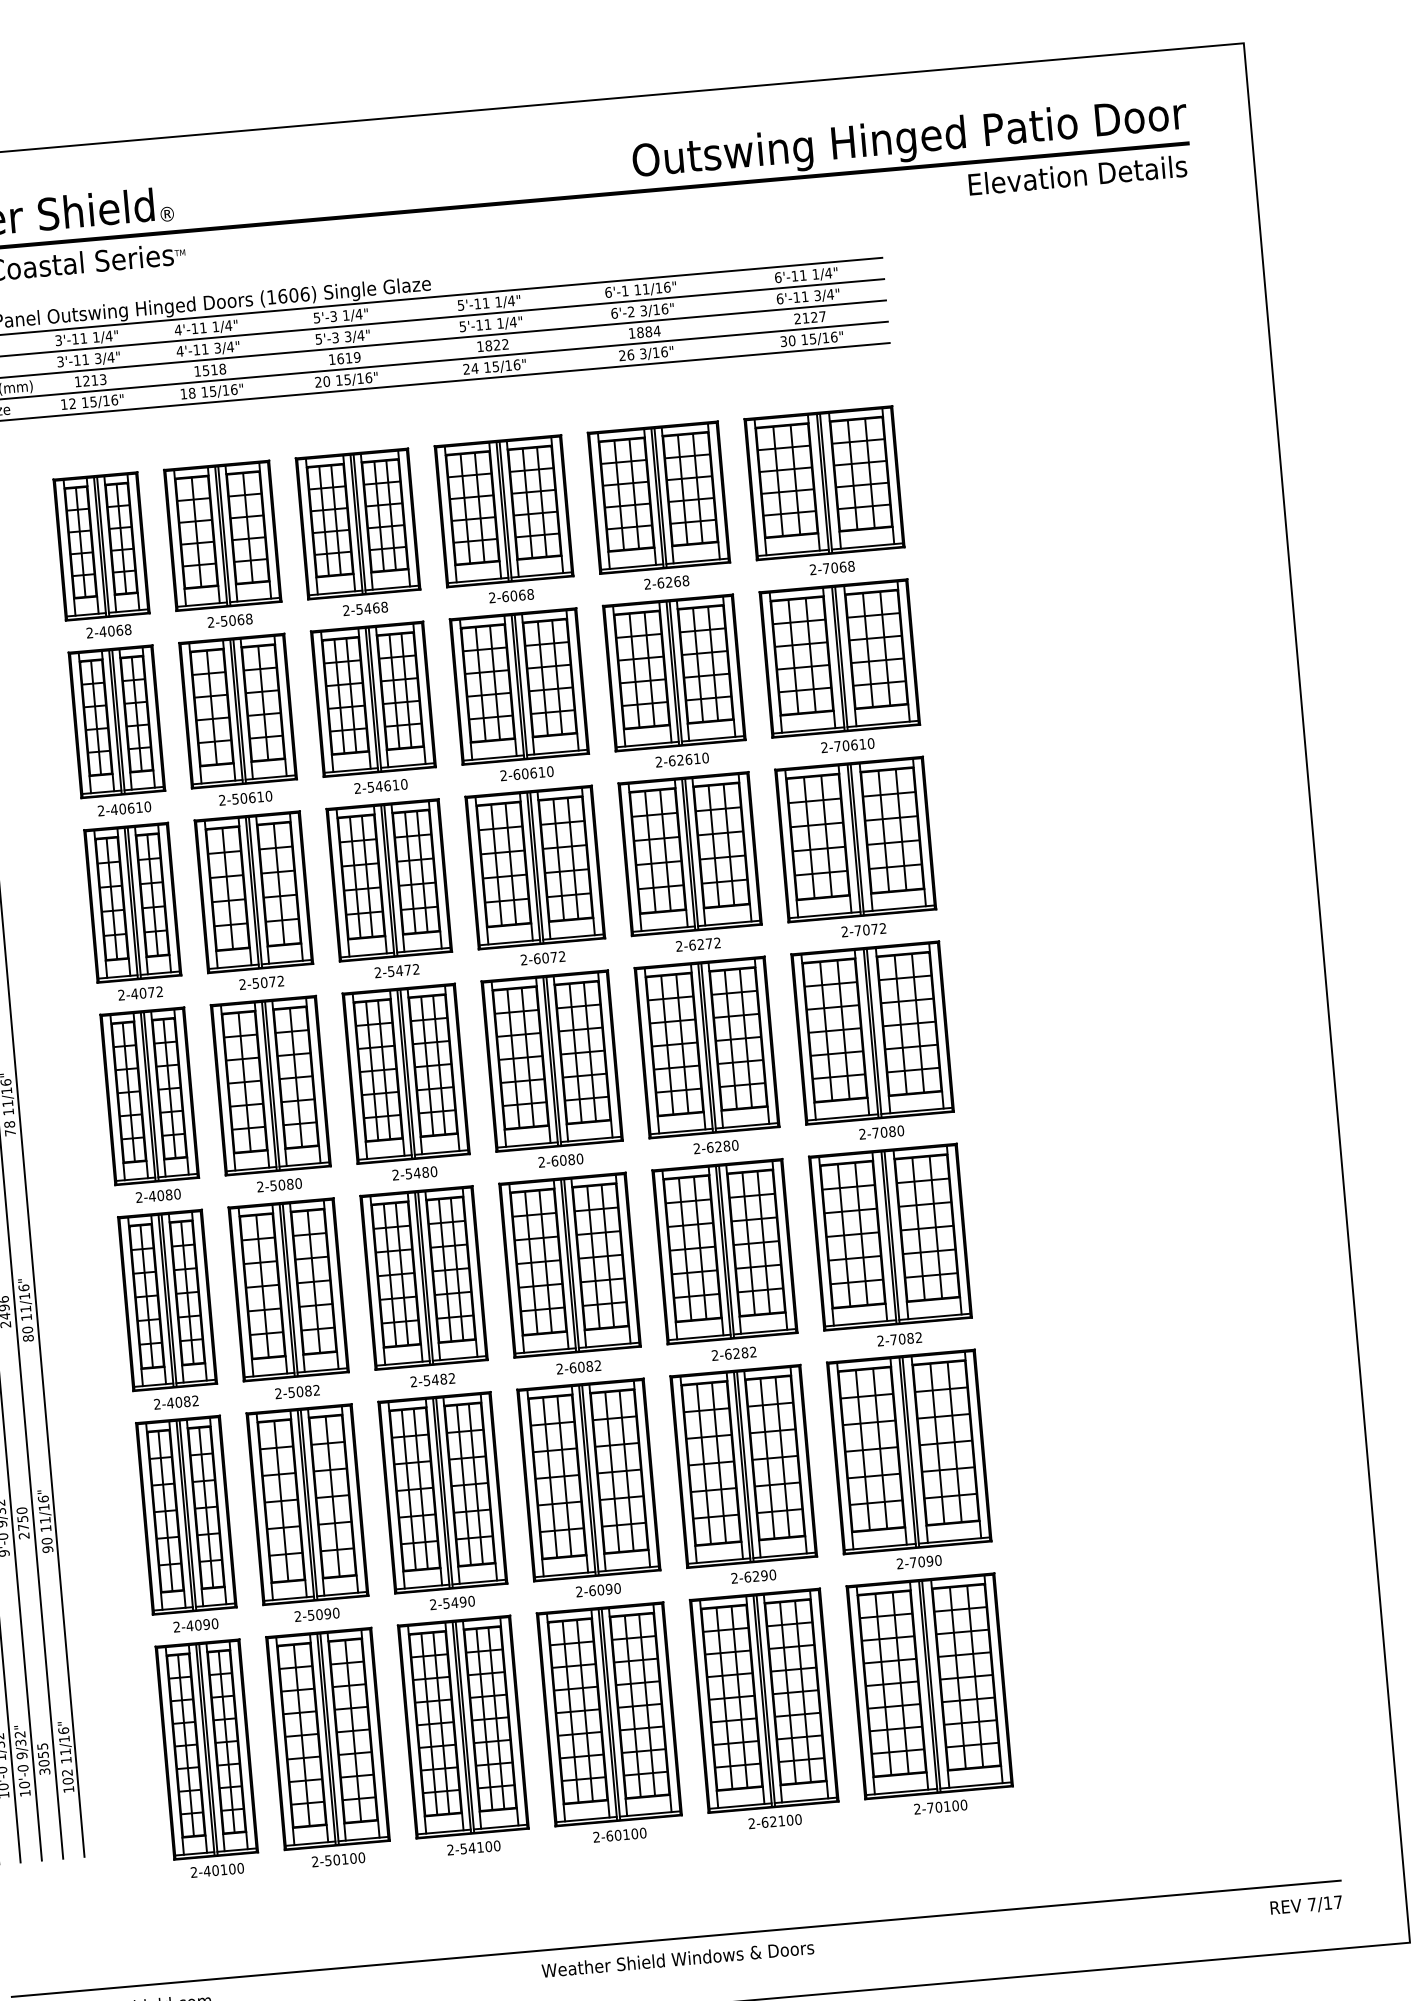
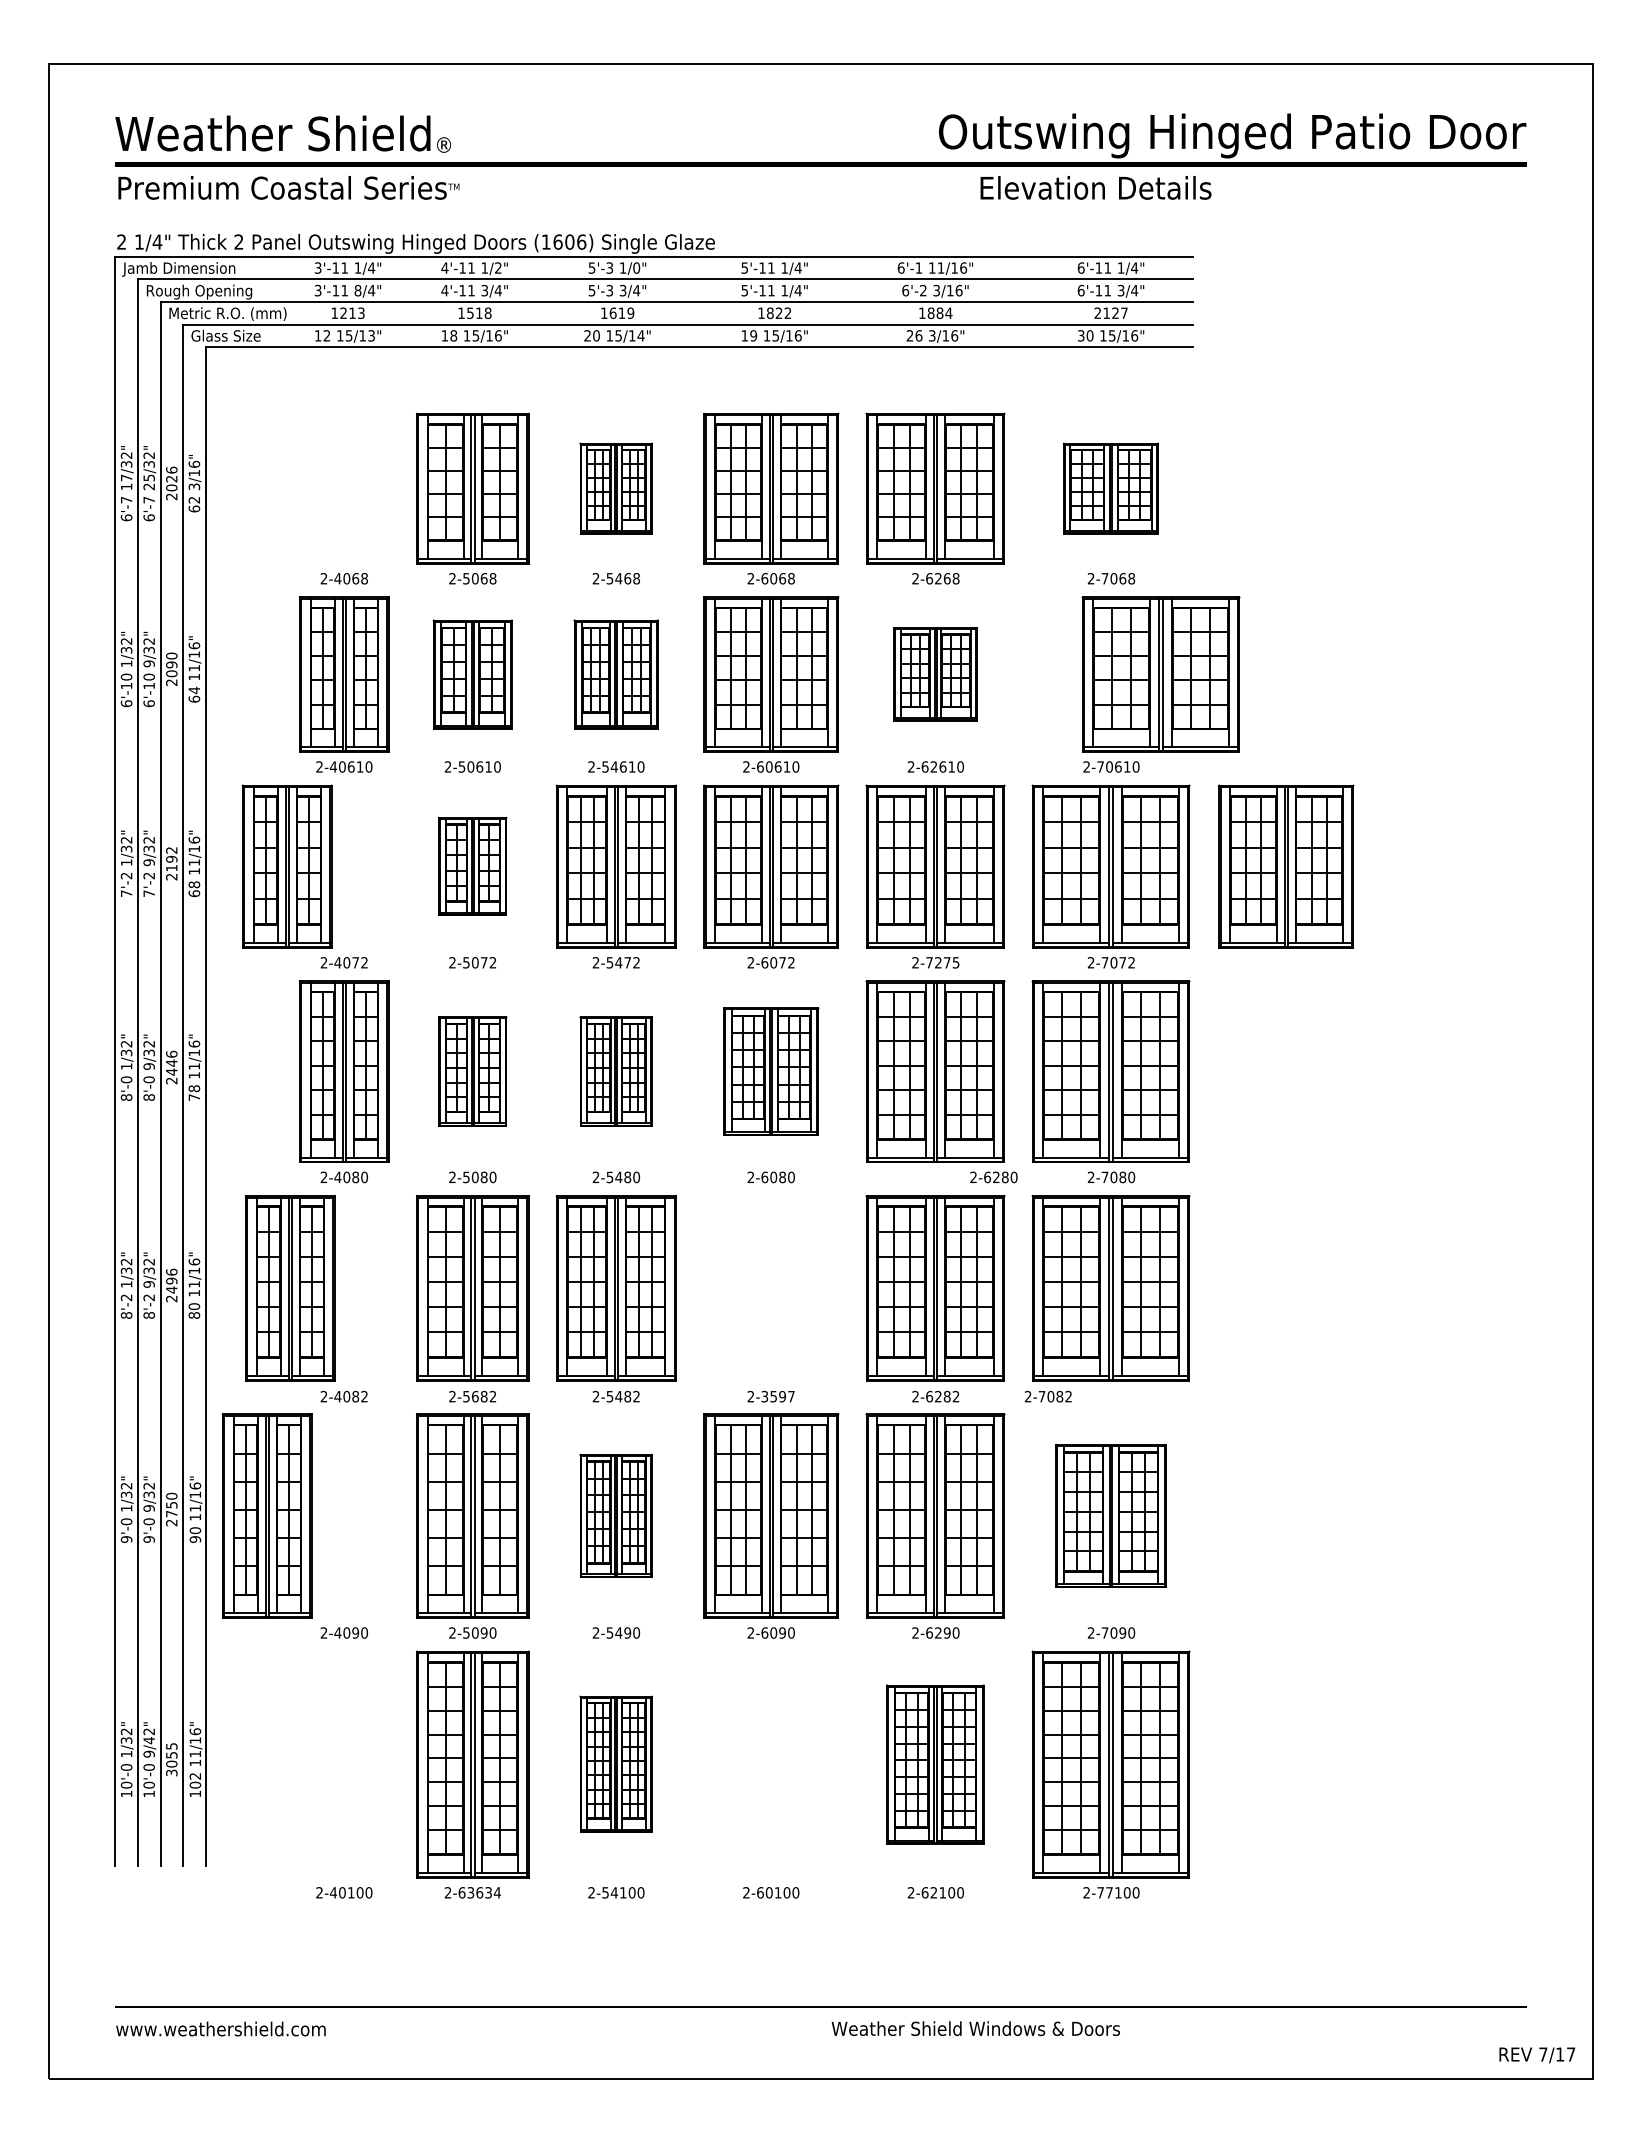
text: (1077, 174) -> (1095, 187), moved
text: (358, 313) -> (636, 267), 1/4" -> 1/0"
text: (227, 325) -> (497, 267), 1/4" -> 1/2"
text: (97, 358) -> (357, 290), 3/4" -> 8/4"
text: (470, 368) -> (749, 335), 24 -> 19
text: (368, 377) -> (640, 335), 15/16" -> 15/14"
text: (114, 399) -> (371, 335), 15/16" -> 15/13"
part: (823, 483) -> (1110, 488), size x0.6
part: (357, 523) -> (615, 488), size x0.6
part: (100, 546) -> (343, 488), removed
part: (839, 658) -> (1160, 674), moved
part: (674, 672) -> (935, 674), size x0.6
part: (372, 699) -> (615, 674), size x0.7
part: (237, 711) -> (472, 674), size x0.7
part: (1021, 824) -> (1286, 866), added
part: (253, 892) -> (472, 866), size x0.6
part: (131, 902) -> (286, 866), moved
text: (704, 943) -> (942, 962), 2-6272 -> 2-7275
part: (552, 1060) -> (771, 1071), size x0.7
part: (405, 1073) -> (615, 1071), size x0.6
part: (270, 1085) -> (472, 1071), size x0.6
text: (715, 1147) -> (993, 1177), moved
part: (570, 1265) -> (771, 1288), removed
part: (166, 1300) -> (289, 1288), moved
text: (898, 1339) -> (1047, 1396), moved
text: (584, 1366) -> (777, 1396), 2-6082 -> 2-3597
text: (300, 1391) -> (475, 1396), 2-5082 -> 2-5682
part: (908, 1451) -> (1110, 1515), size x0.7
part: (441, 1492) -> (615, 1515), size x0.6
part: (185, 1514) -> (266, 1515), moved
part: (764, 1700) -> (935, 1764), size x0.7
part: (609, 1714) -> (771, 1764), removed
part: (462, 1727) -> (615, 1764), size x0.6
text: (20, 1742) -> (148, 1740), 9/32" -> 9/42"
part: (206, 1749) -> (343, 1764), removed
text: (938, 1806) -> (1109, 1892), 2-70100 -> 2-77100
text: (344, 1858) -> (479, 1892), 2-50100 -> 2-63634
text: (1306, 1905) -> (1537, 2055), moved
text: (677, 1959) -> (975, 2028), moved

